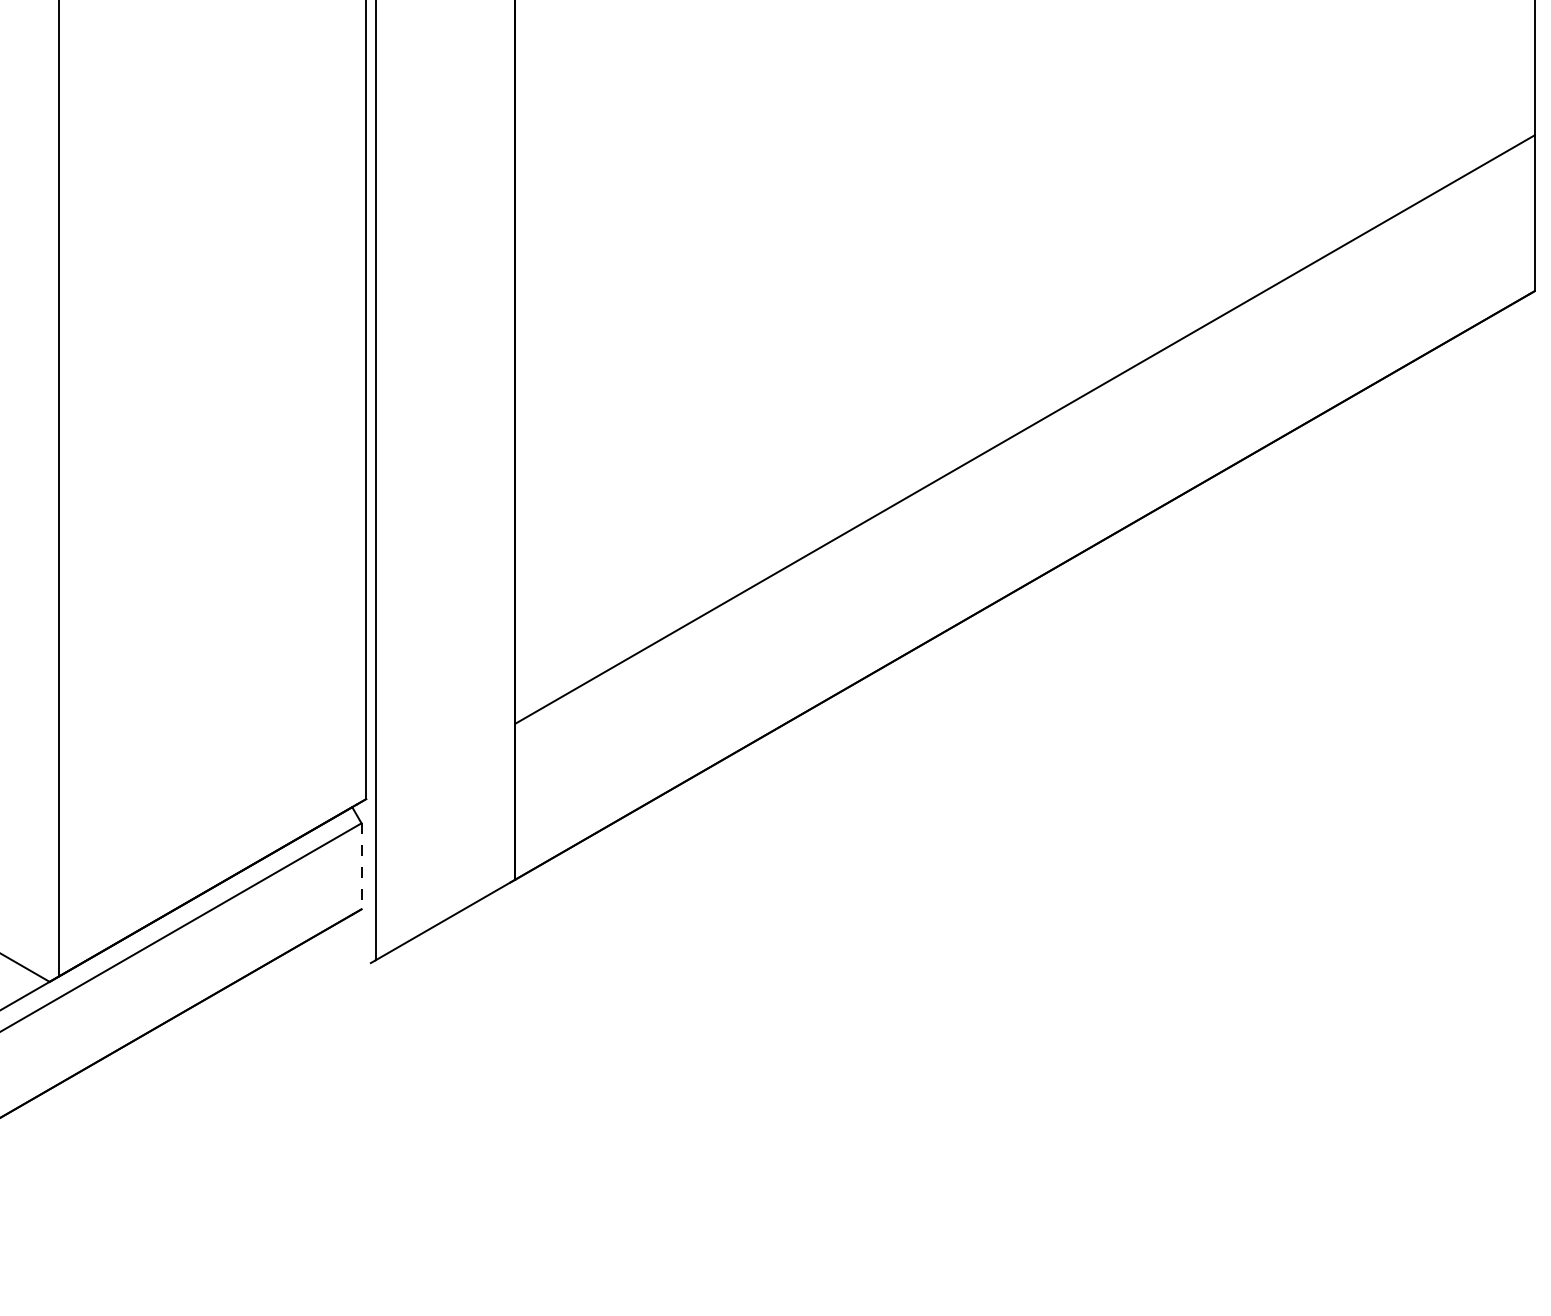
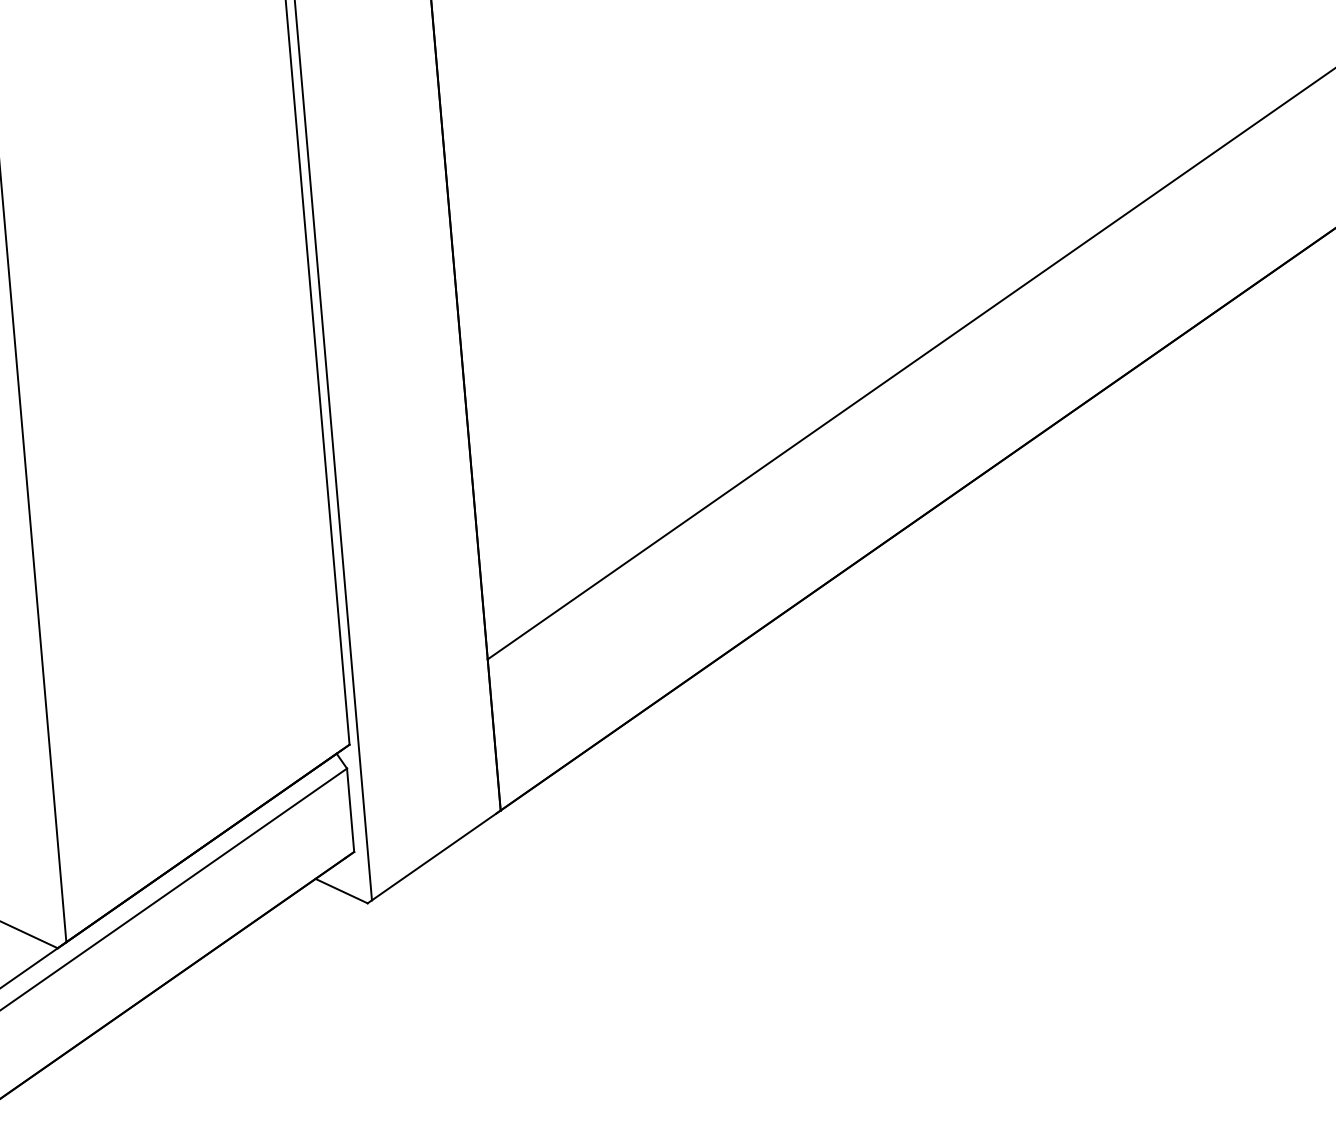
line: (361, 866) -> (350, 810), dashed -> solid
line: (344, 948) -> (340, 891), added

